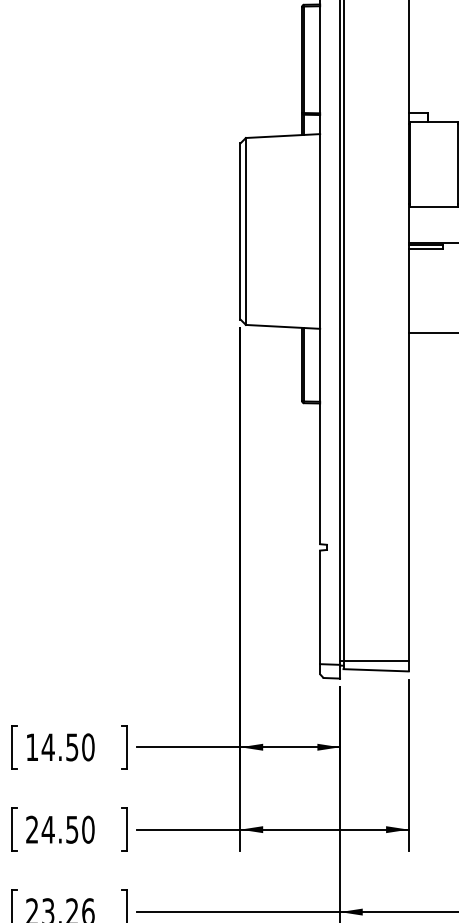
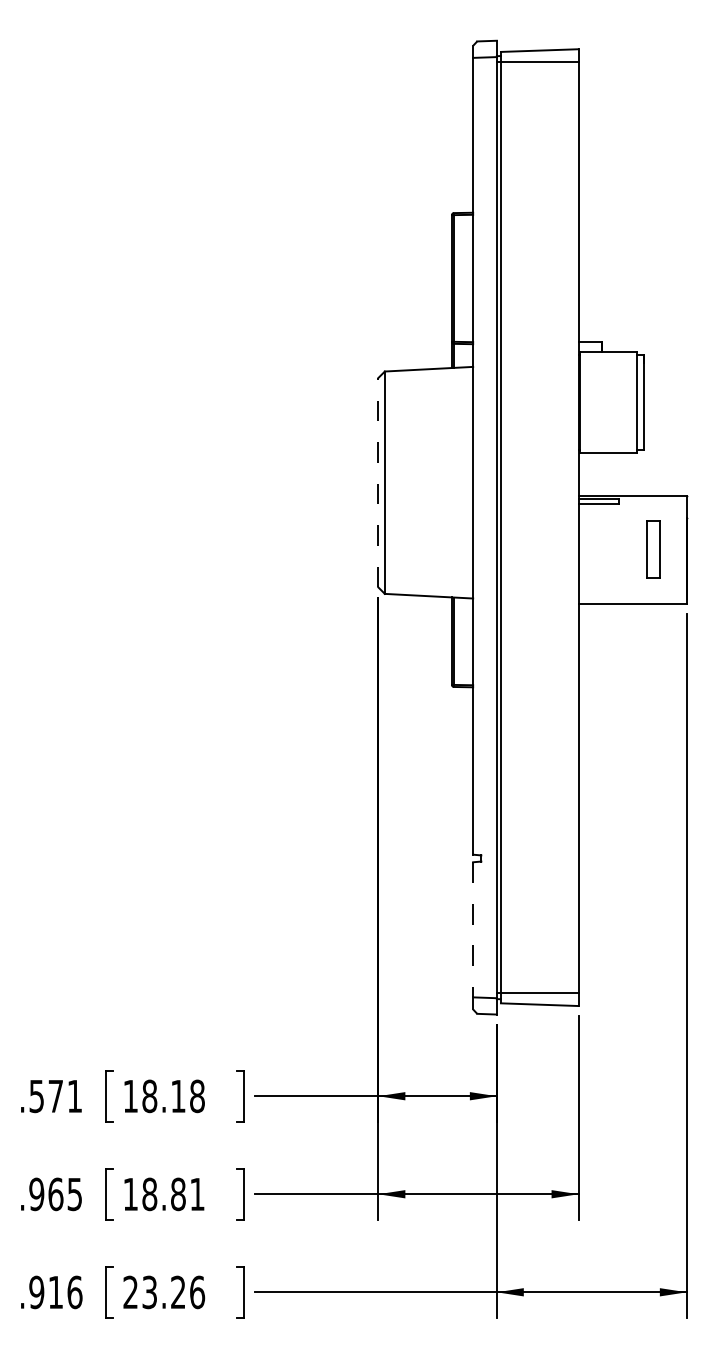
line: (240, 231) -> (378, 482), solid -> dashed
line: (320, 607) -> (473, 929), solid -> dashed
text: (67, 747) -> (172, 1096), 14.50 -> 18.18
text: (59, 829) -> (163, 1194), 24.50 -> 18.81

